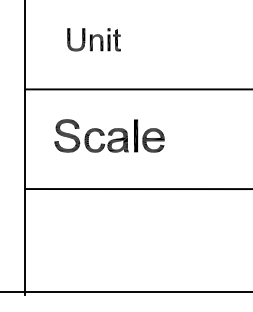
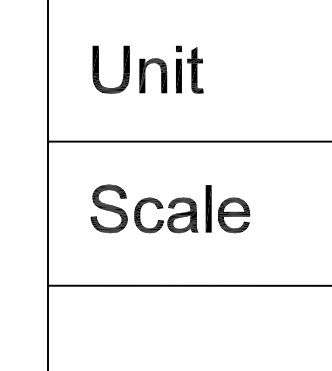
part: (93, 39) -> (147, 69), size x1.43

